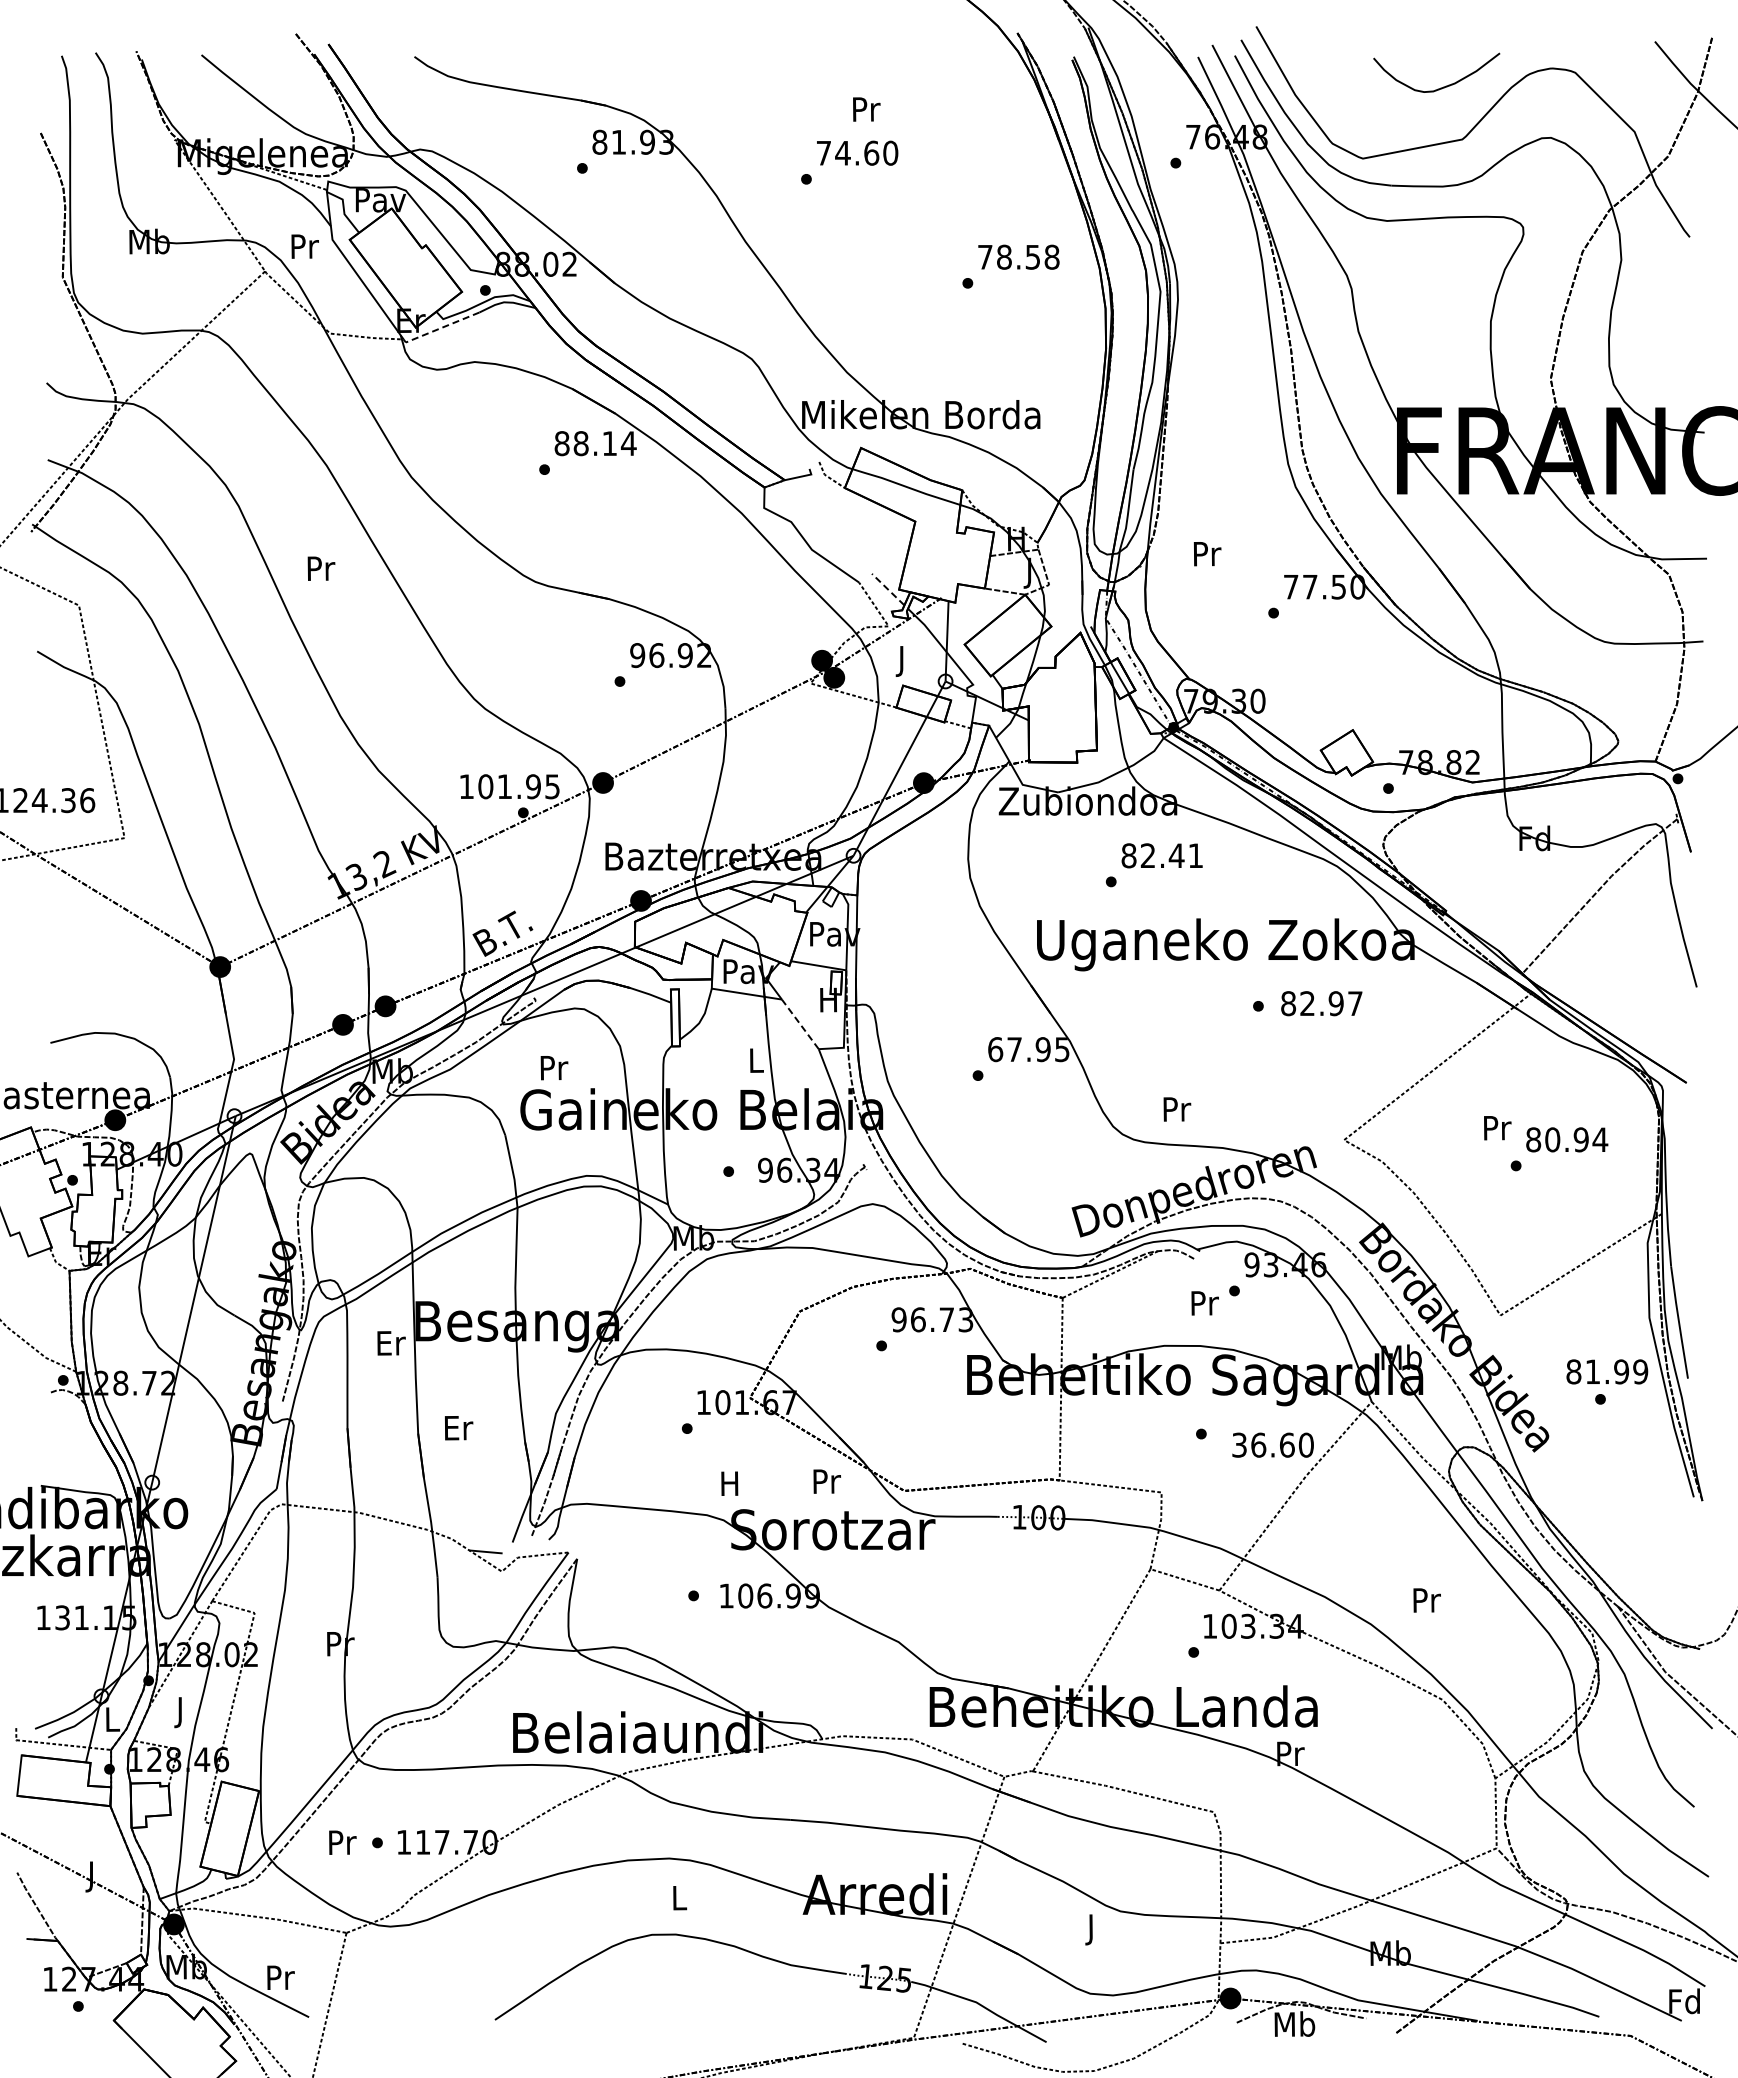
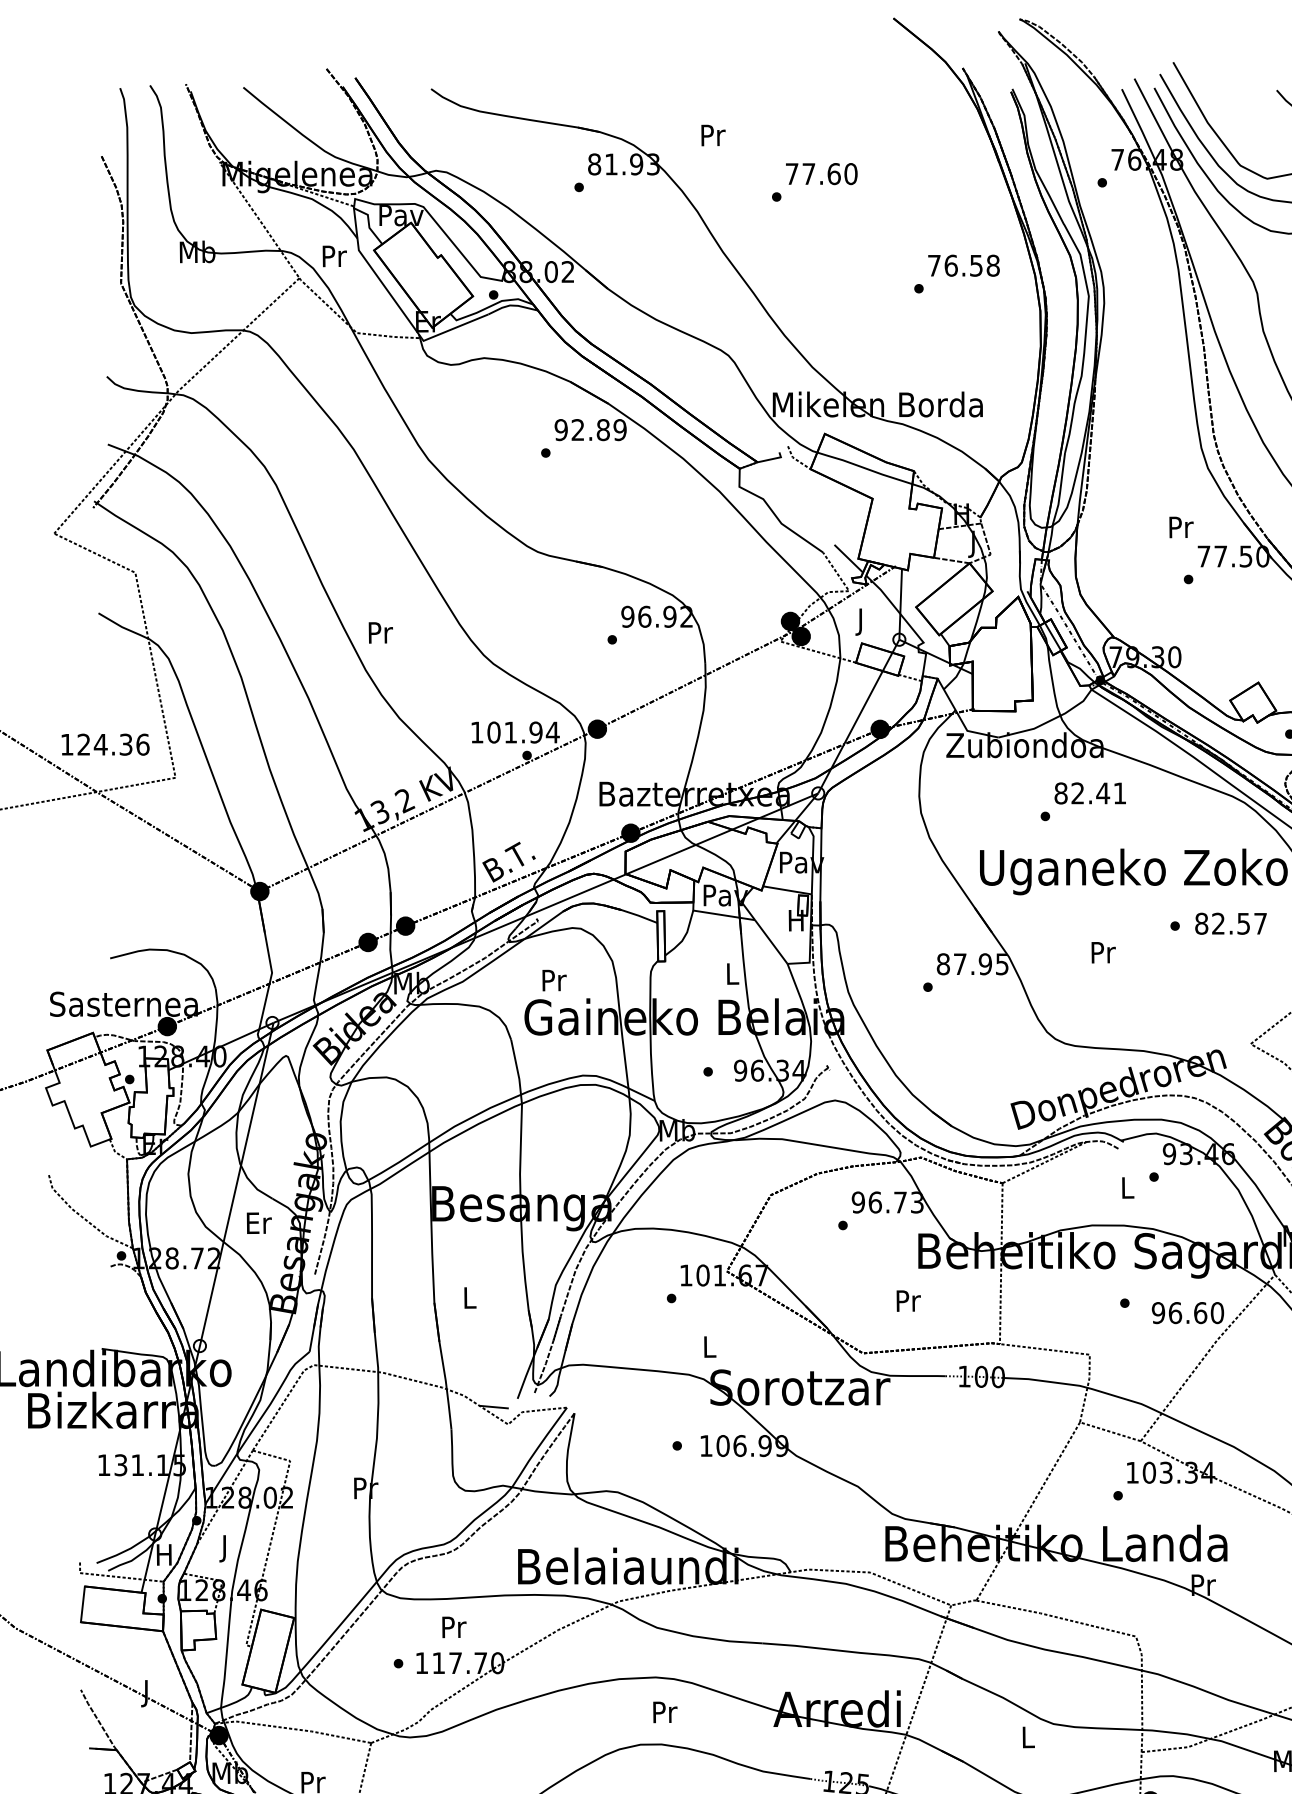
text: (866, 109) -> (713, 135), moved
text: (842, 153) -> (808, 174), 74.60 -> 77.60
text: (1004, 256) -> (951, 265), 78.58 -> 76.58
line: (439, 328) -> (453, 328), dashed -> solid
text: (595, 443) -> (590, 429), 88.14 -> 92.89
text: (1207, 554) -> (1181, 527), moved
text: (321, 568) -> (380, 632), moved
line: (888, 589) -> (849, 558), dashed -> solid
text: (552, 786) -> (552, 732), 101.95 -> 101.94
text: (1335, 1003) -> (1243, 923), 82.97 -> 82.57
line: (800, 1024) -> (771, 942), dashed -> solid
text: (995, 1049) -> (943, 964), 67.95 -> 87.95
text: (1177, 1109) -> (1103, 952), moved
text: (1204, 1303) -> (1127, 1188), Pr -> L
text: (391, 1343) -> (259, 1223), moved
text: (458, 1428) -> (469, 1298), Er -> L
text: (1239, 1444) -> (1158, 1312), 36.60 -> 96.60
text: (826, 1481) -> (908, 1300), moved
text: (729, 1483) -> (708, 1346), H -> L
text: (111, 1719) -> (164, 1554), L -> H
text: (342, 1842) -> (454, 1627), moved
text: (679, 1898) -> (664, 1712), L -> Pr
text: (1092, 1929) -> (1028, 1740), J -> L

